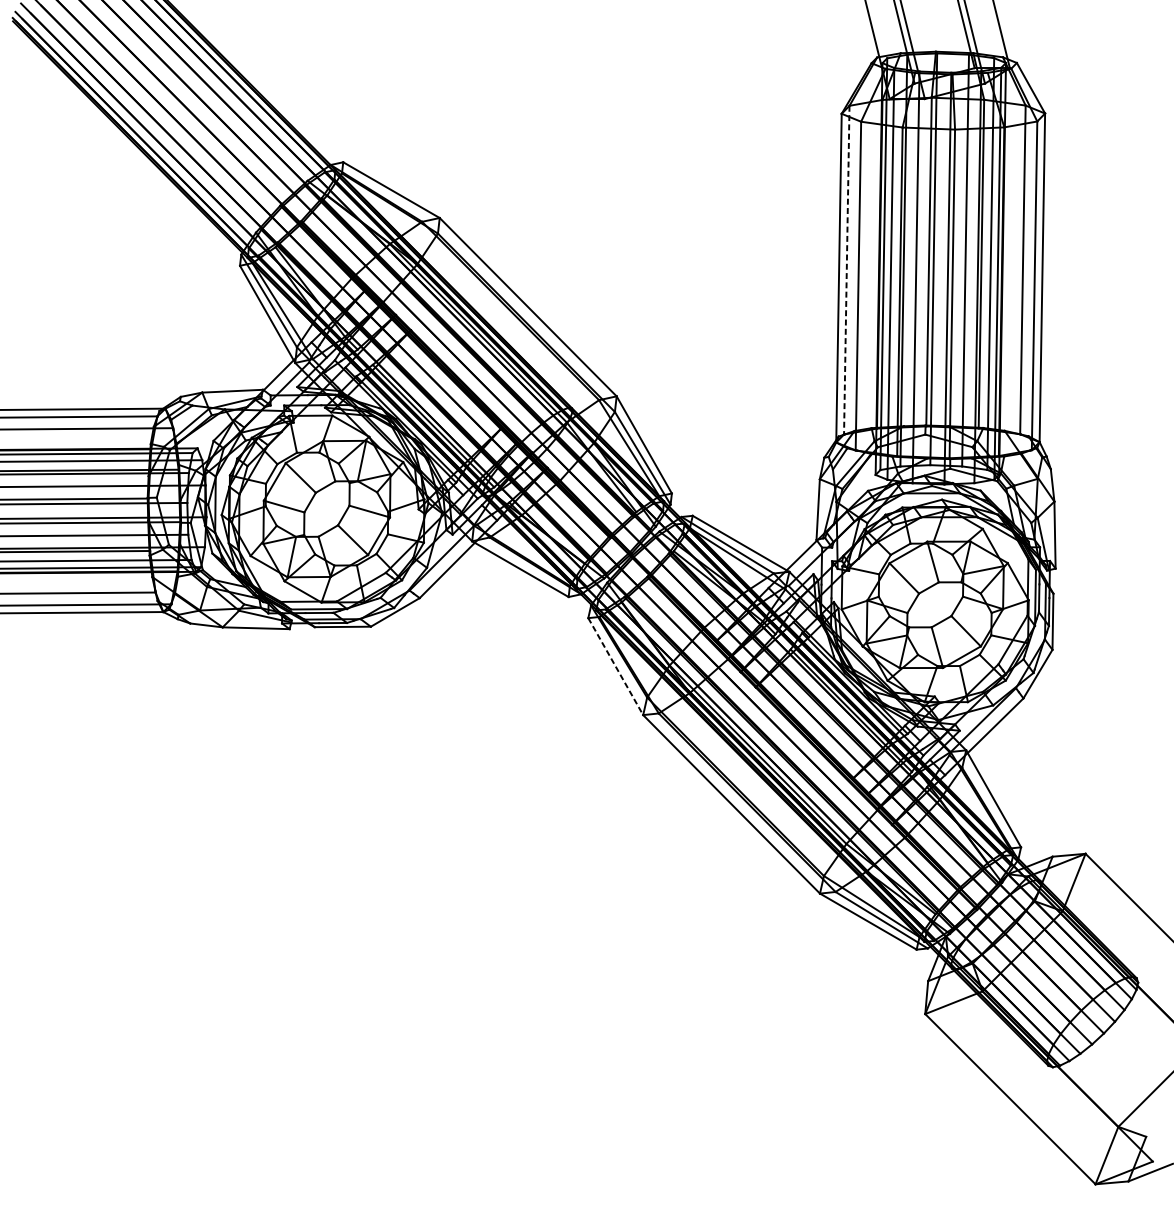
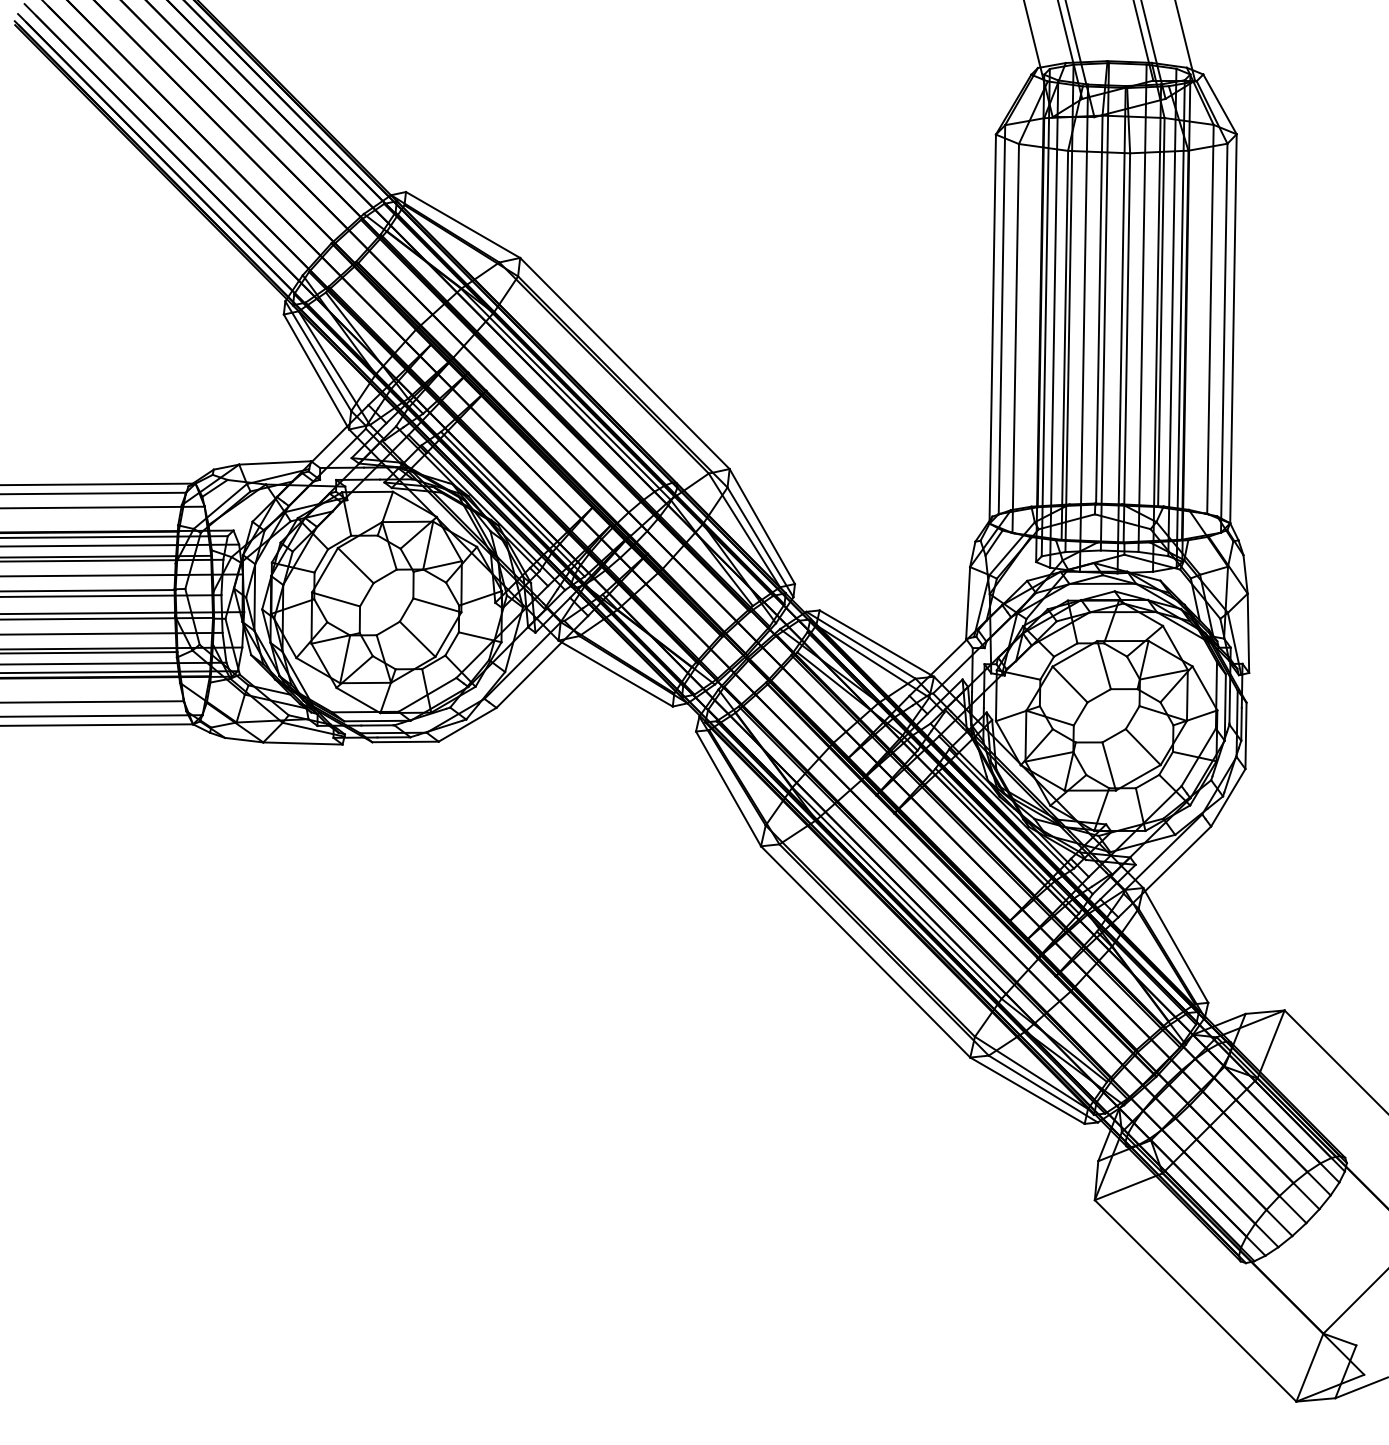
line: (846, 270) -> (1001, 319), dashed -> solid
line: (615, 666) -> (728, 788), dashed -> solid

